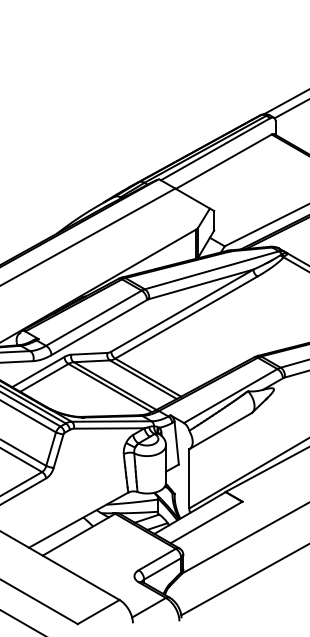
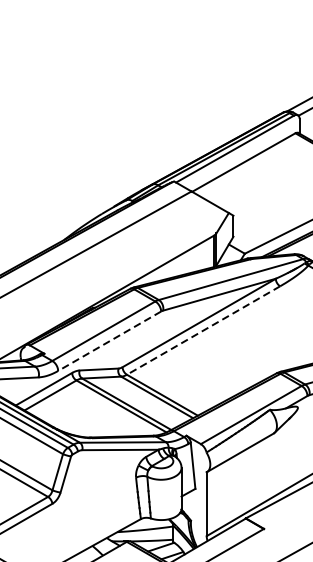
line: (186, 317) -> (203, 330), solid -> dashed
line: (98, 327) -> (108, 341), solid -> dashed

